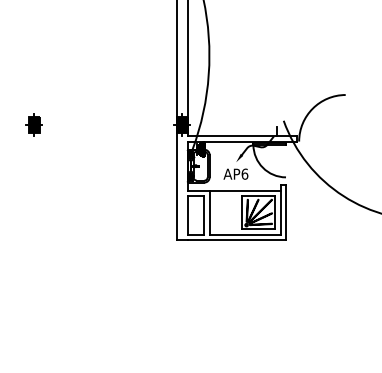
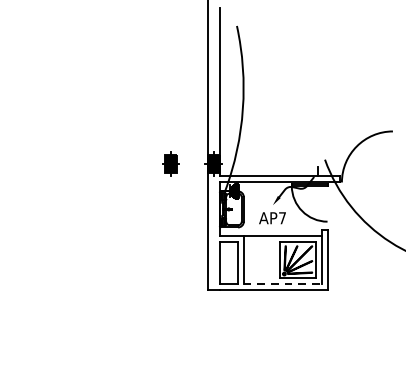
part: (33, 124) -> (170, 163), moved
text: (244, 173) -> (282, 217), AP6 -> AP7
line: (245, 234) -> (283, 284), solid -> dashed

